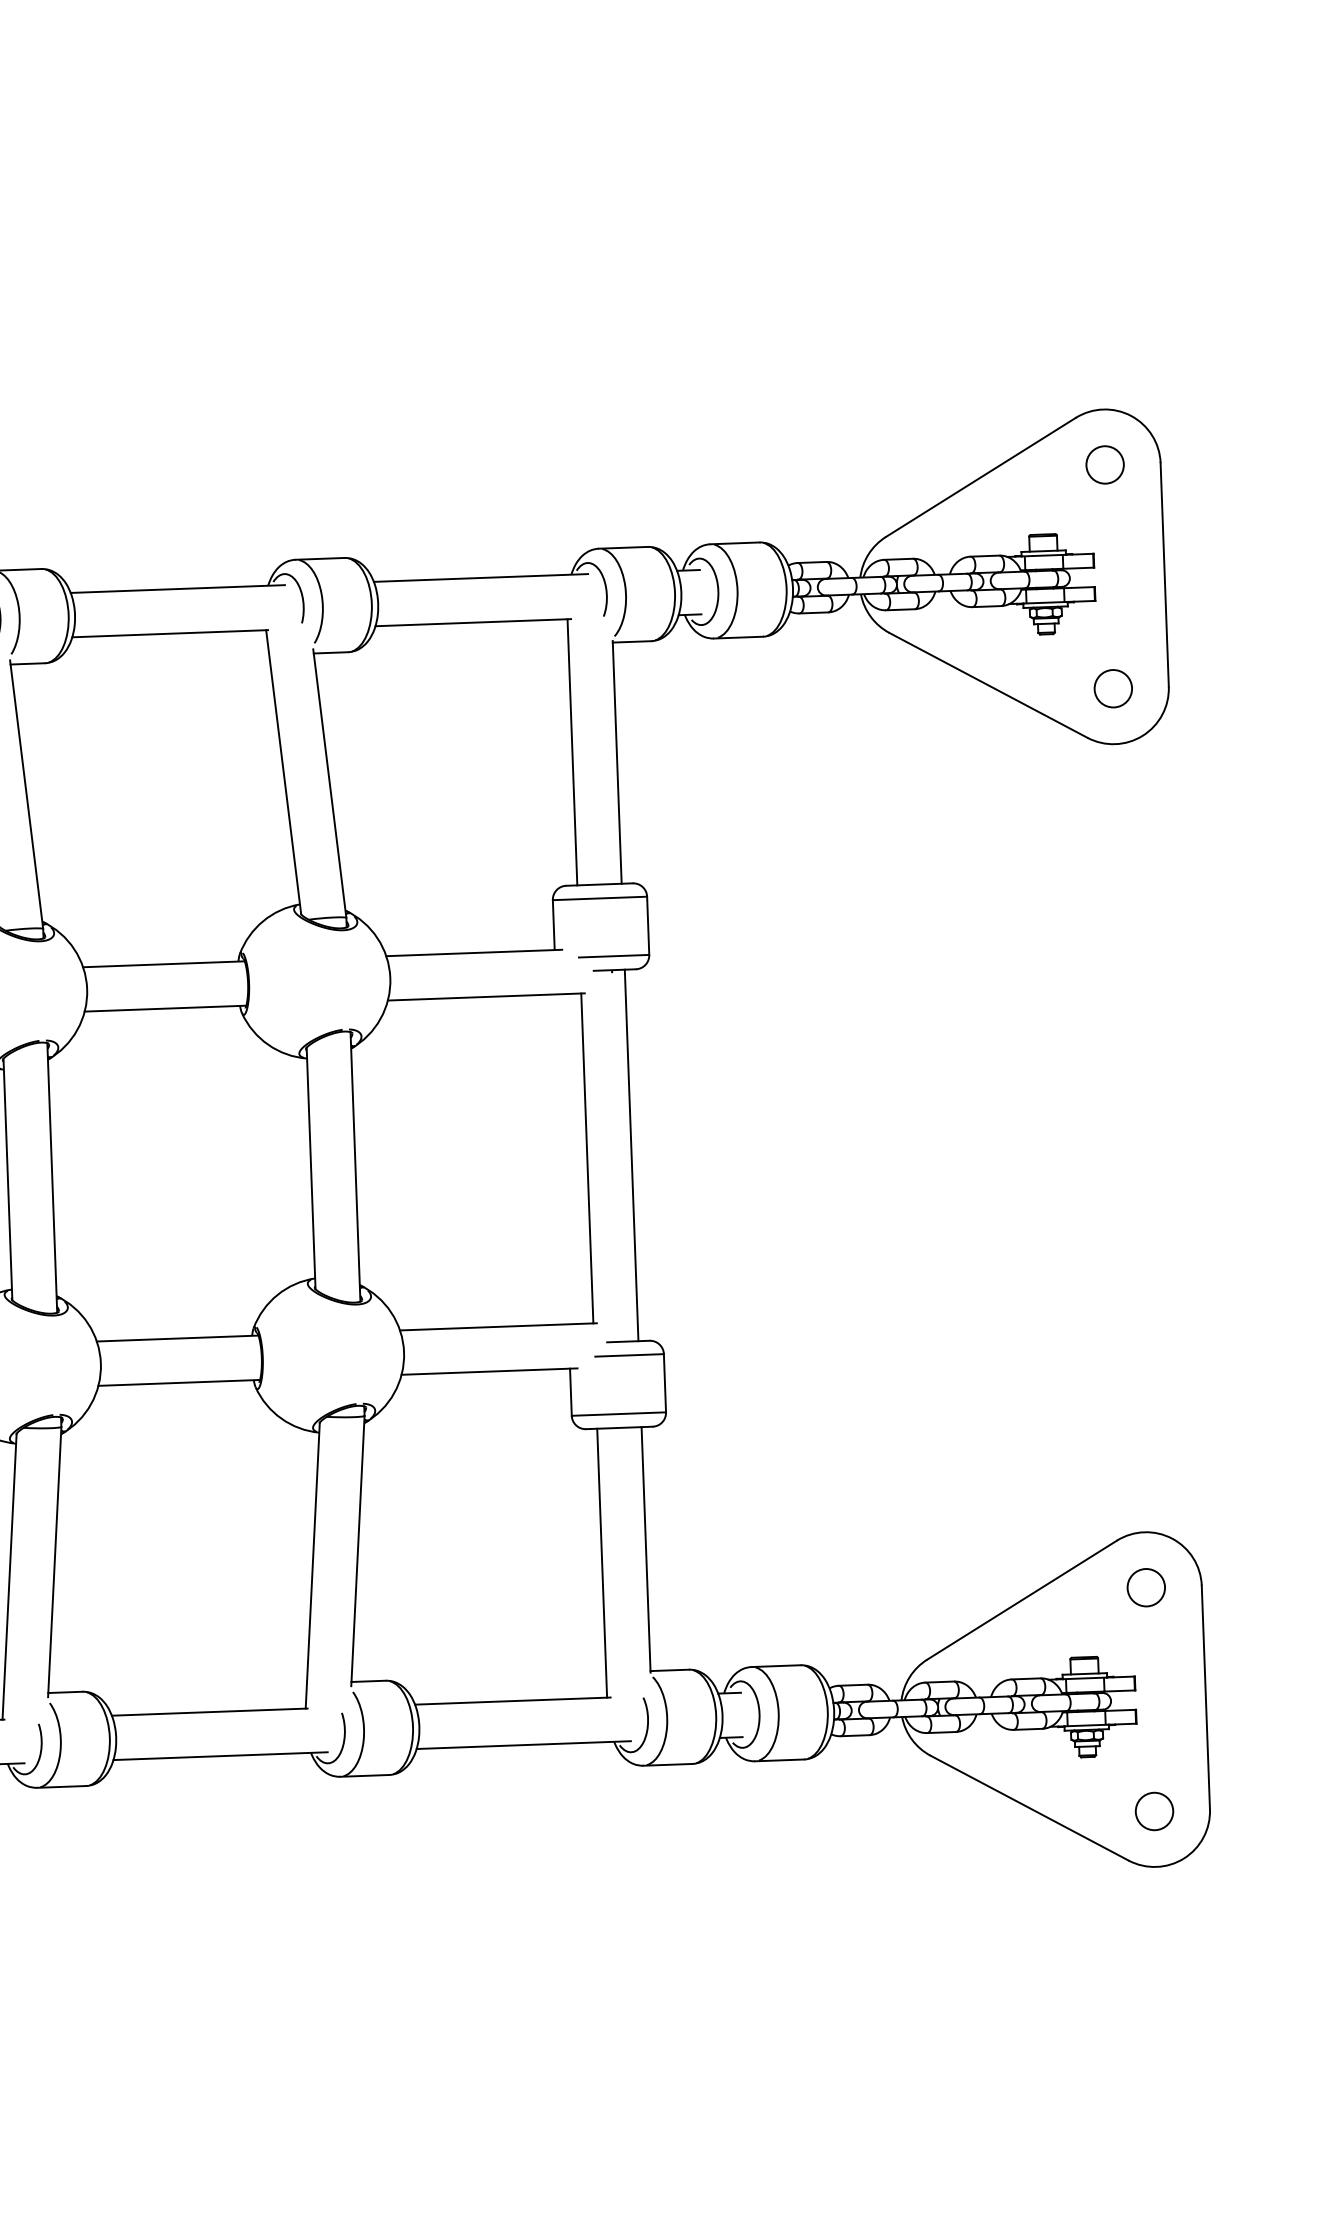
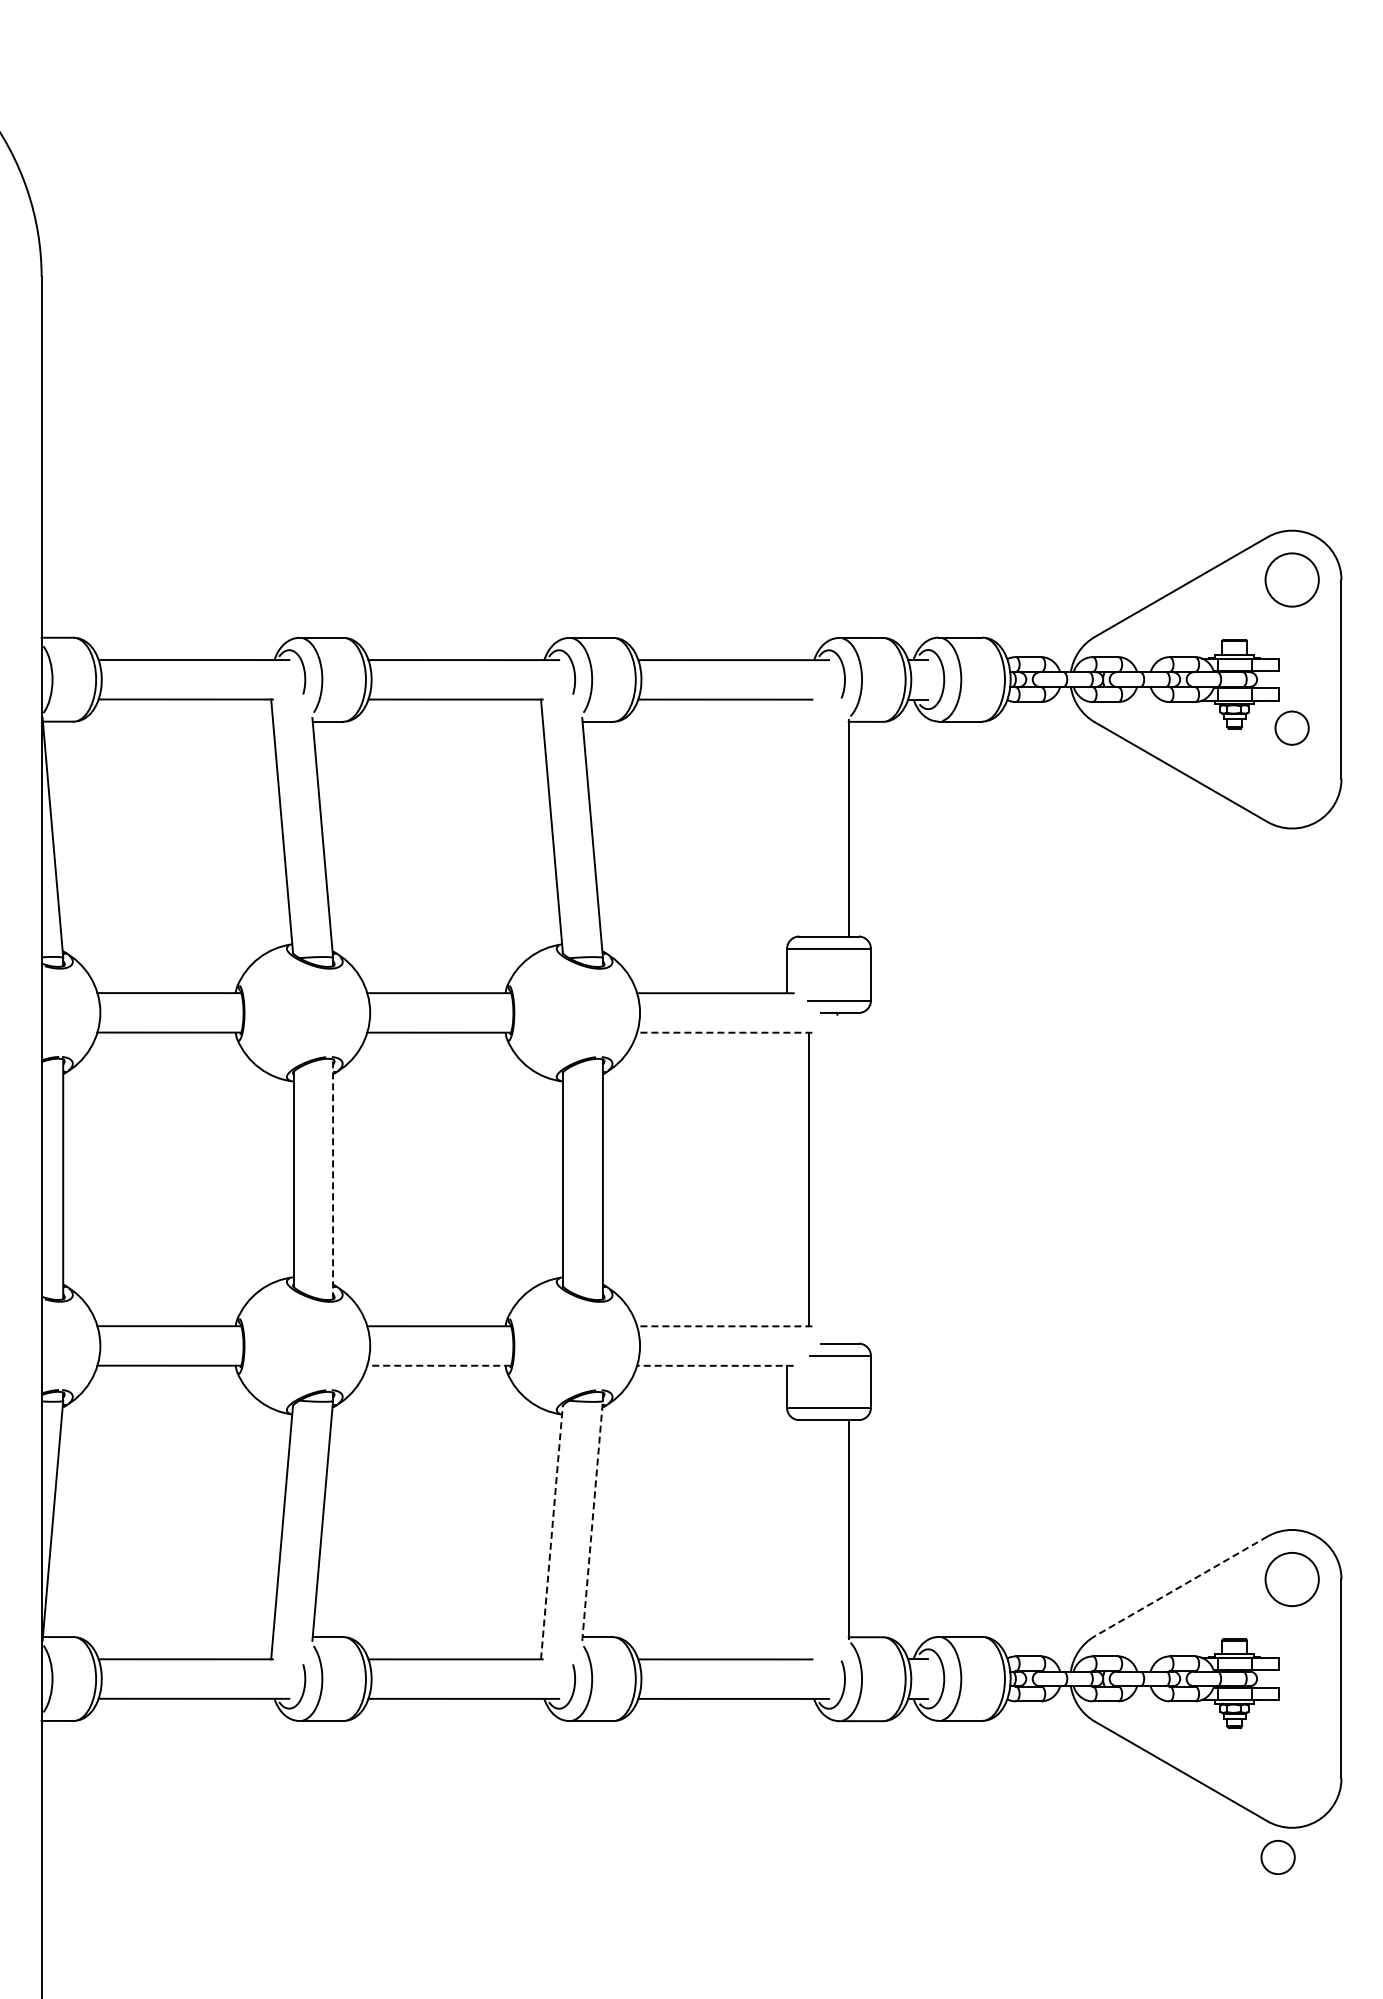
circle: (1104, 464) -> (1291, 579), size x1.6
circle: (1112, 687) -> (1291, 727), moved
line: (572, 751) -> (809, 817), removed
line: (486, 996) -> (724, 1032), solid -> dashed
line: (631, 1155) -> (848, 1178), removed
line: (52, 1178) -> (333, 1179), solid -> dashed
line: (498, 1327) -> (724, 1326), solid -> dashed
line: (488, 1371) -> (714, 1365), solid -> dashed
line: (179, 1382) -> (439, 1365), solid -> dashed
line: (357, 1550) -> (592, 1520), solid -> dashed
line: (602, 1562) -> (809, 1539), removed
line: (312, 1565) -> (551, 1532), solid -> dashed
circle: (1145, 1586) -> (1291, 1578), size x1.6
line: (1022, 1600) -> (1181, 1586), solid -> dashed
circle: (1153, 1811) -> (1277, 1857), moved

